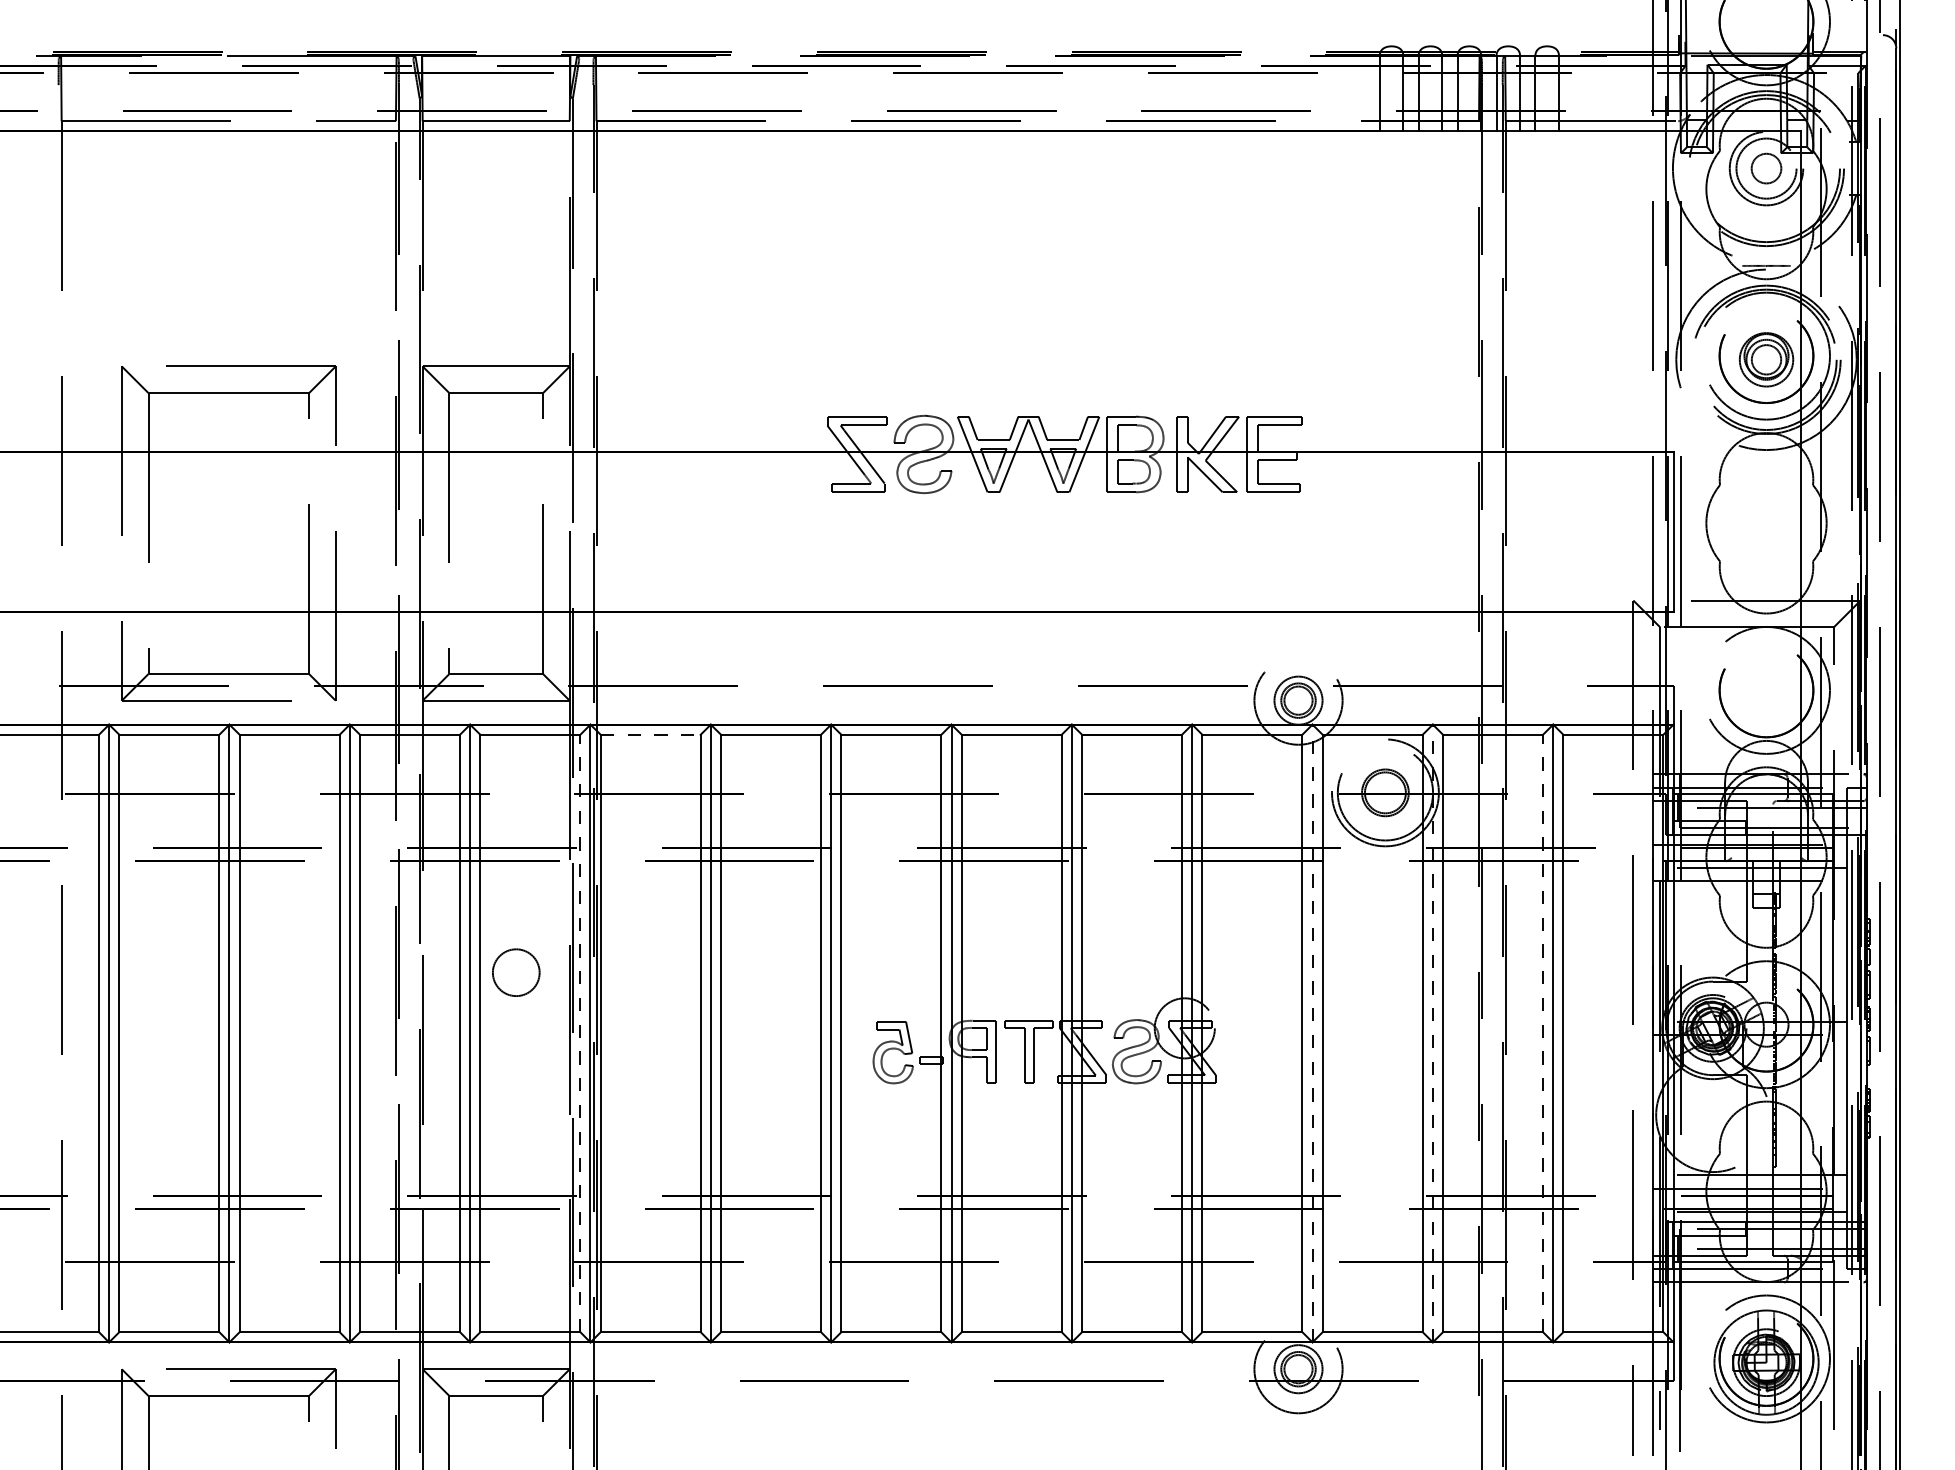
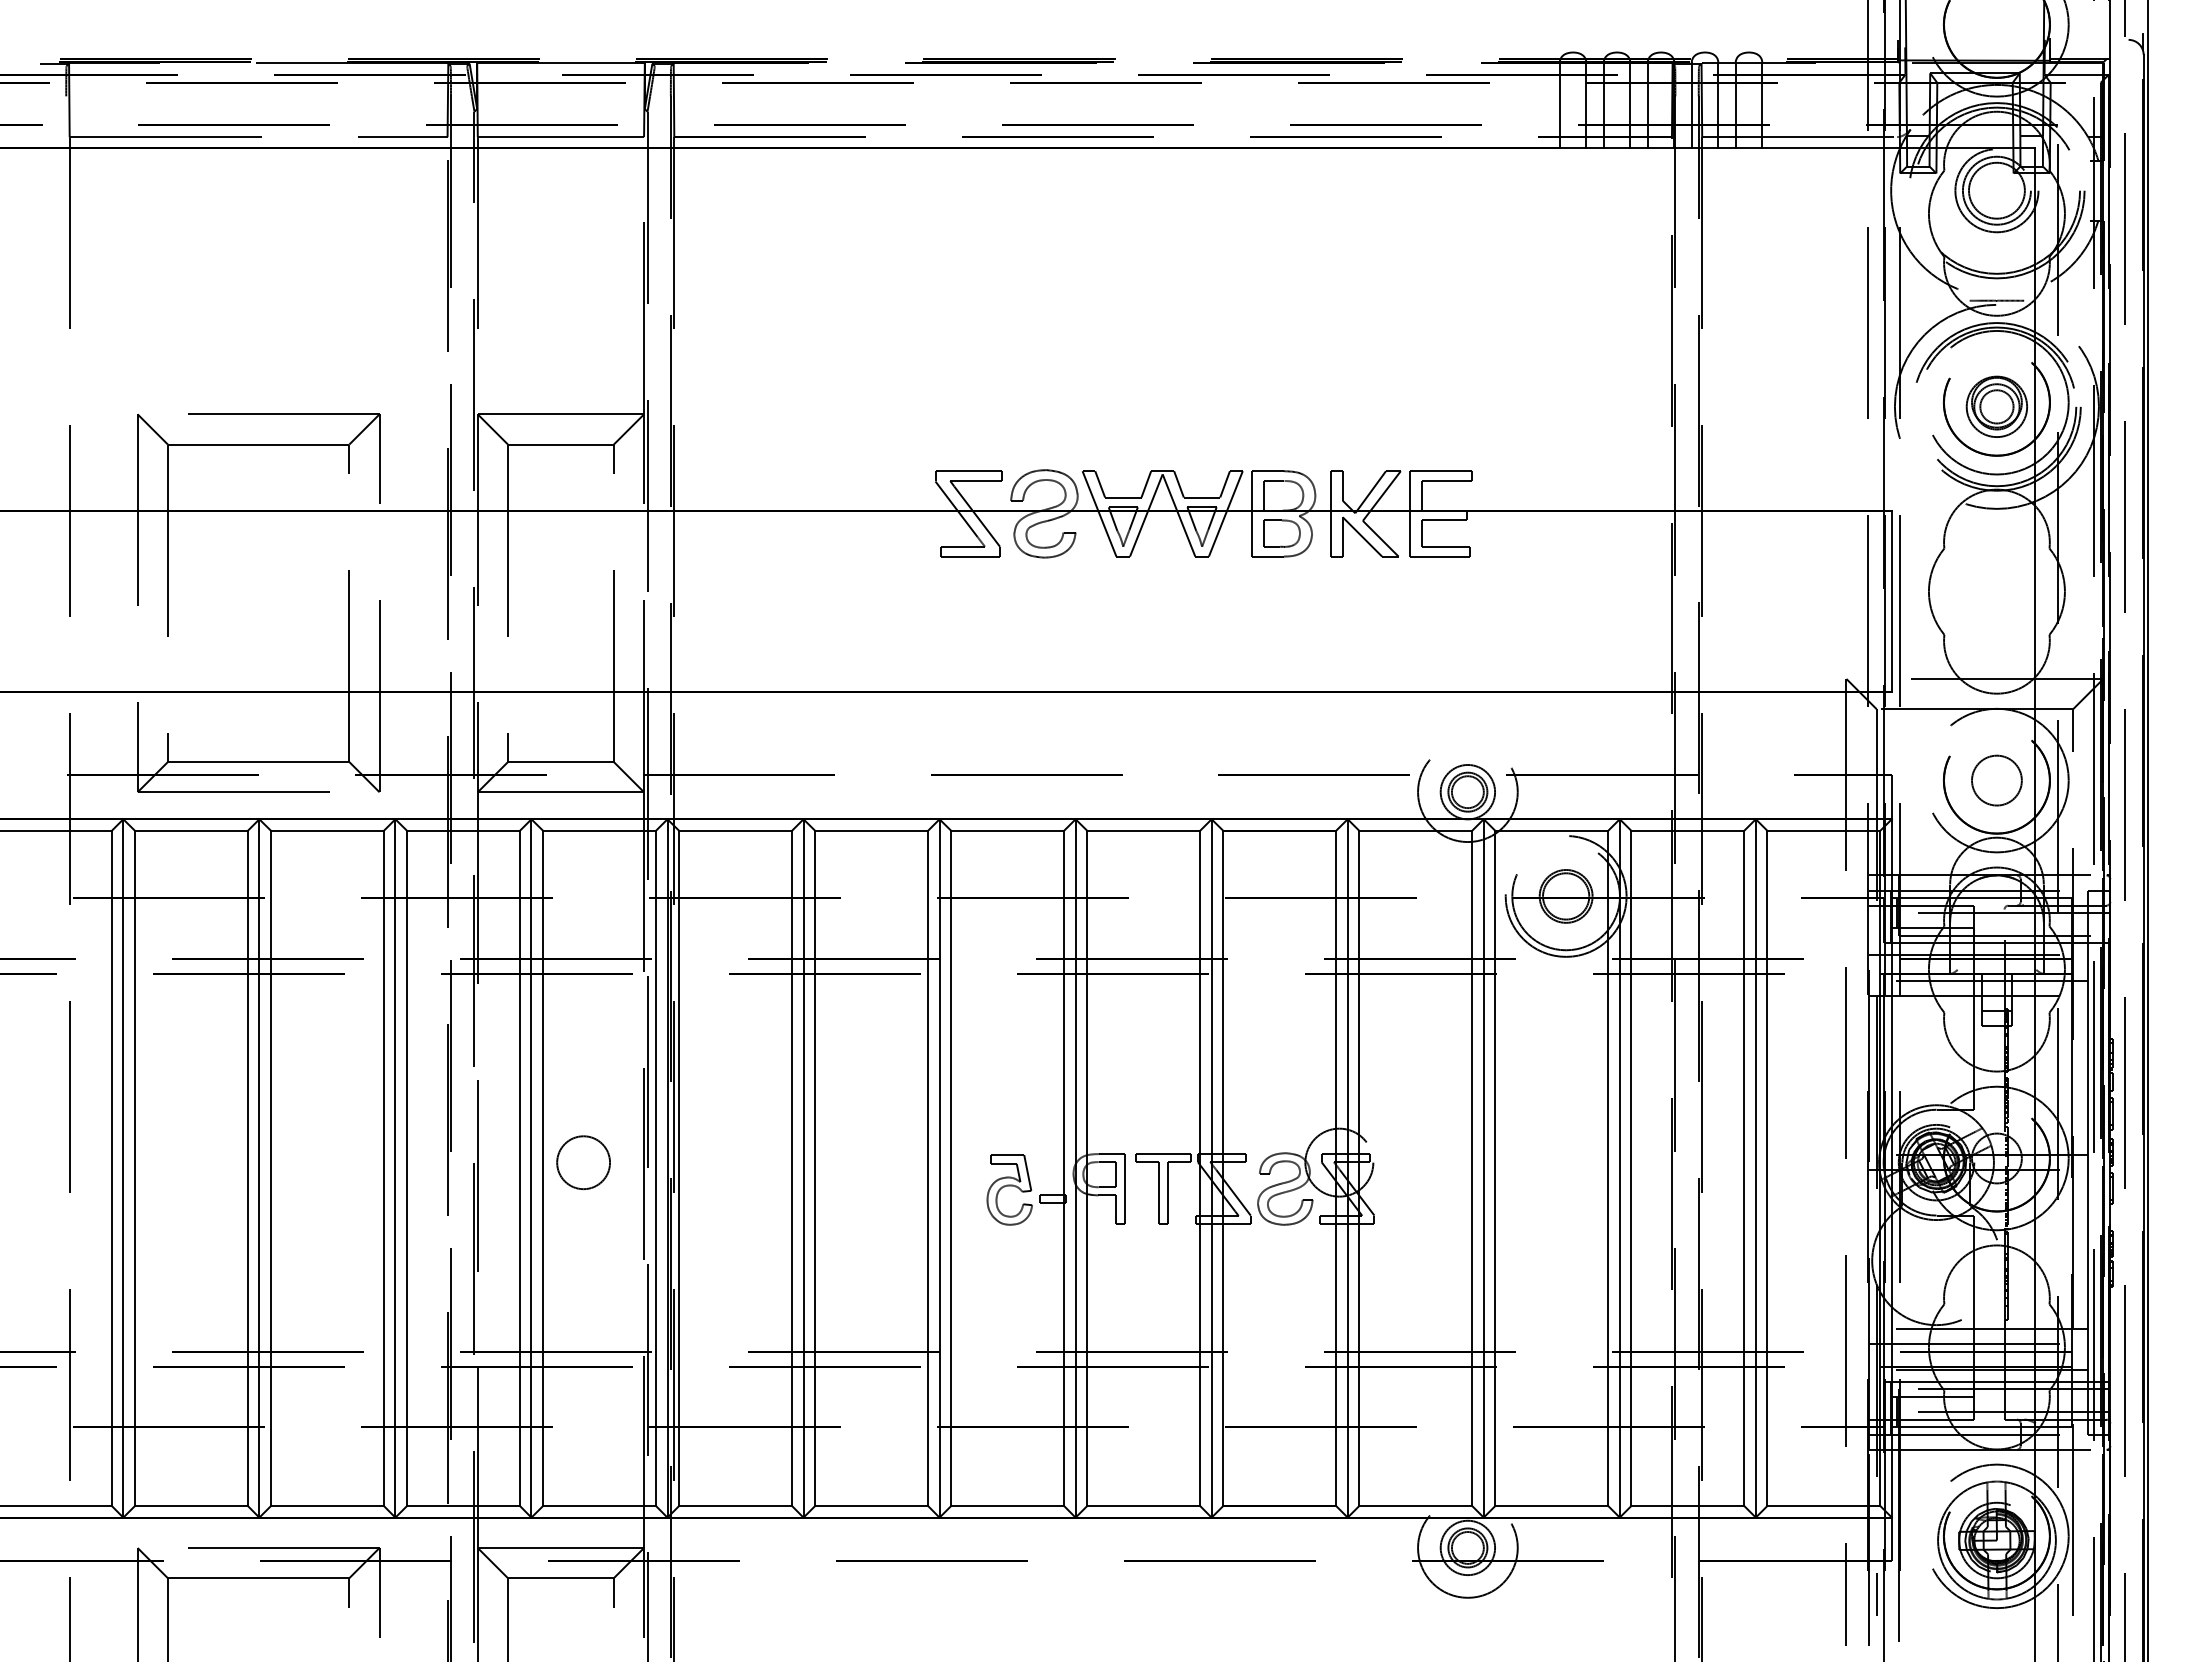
circle: (1766, 168) -> (1996, 190), size x1.67
circle: (1766, 690) -> (1996, 780), added
line: (651, 734) -> (736, 830), dashed -> solid
circle: (516, 972) -> (583, 1162), moved
line: (1312, 1032) -> (1483, 1167), dashed -> solid
line: (1432, 1032) -> (1619, 1167), dashed -> solid
line: (580, 1033) -> (656, 1168), dashed -> solid
line: (1543, 1033) -> (1744, 1168), dashed -> solid

